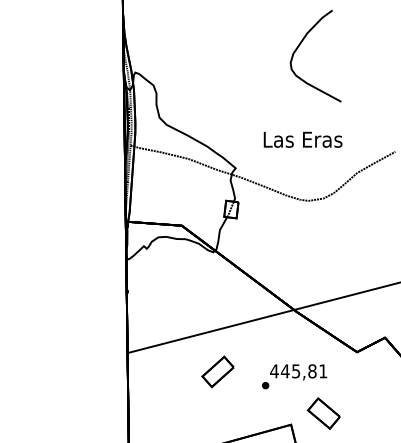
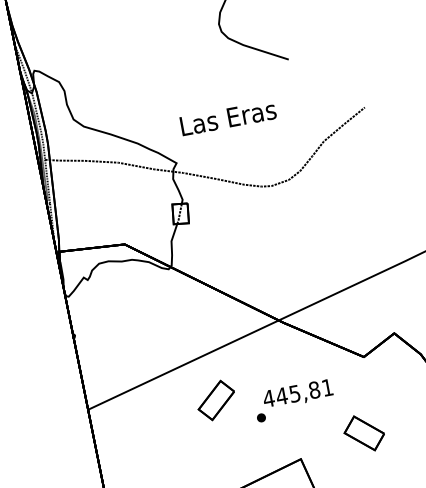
text: (302, 139) -> (227, 117), moved
part: (217, 371) -> (215, 400), moved
part: (323, 413) -> (363, 433), moved

